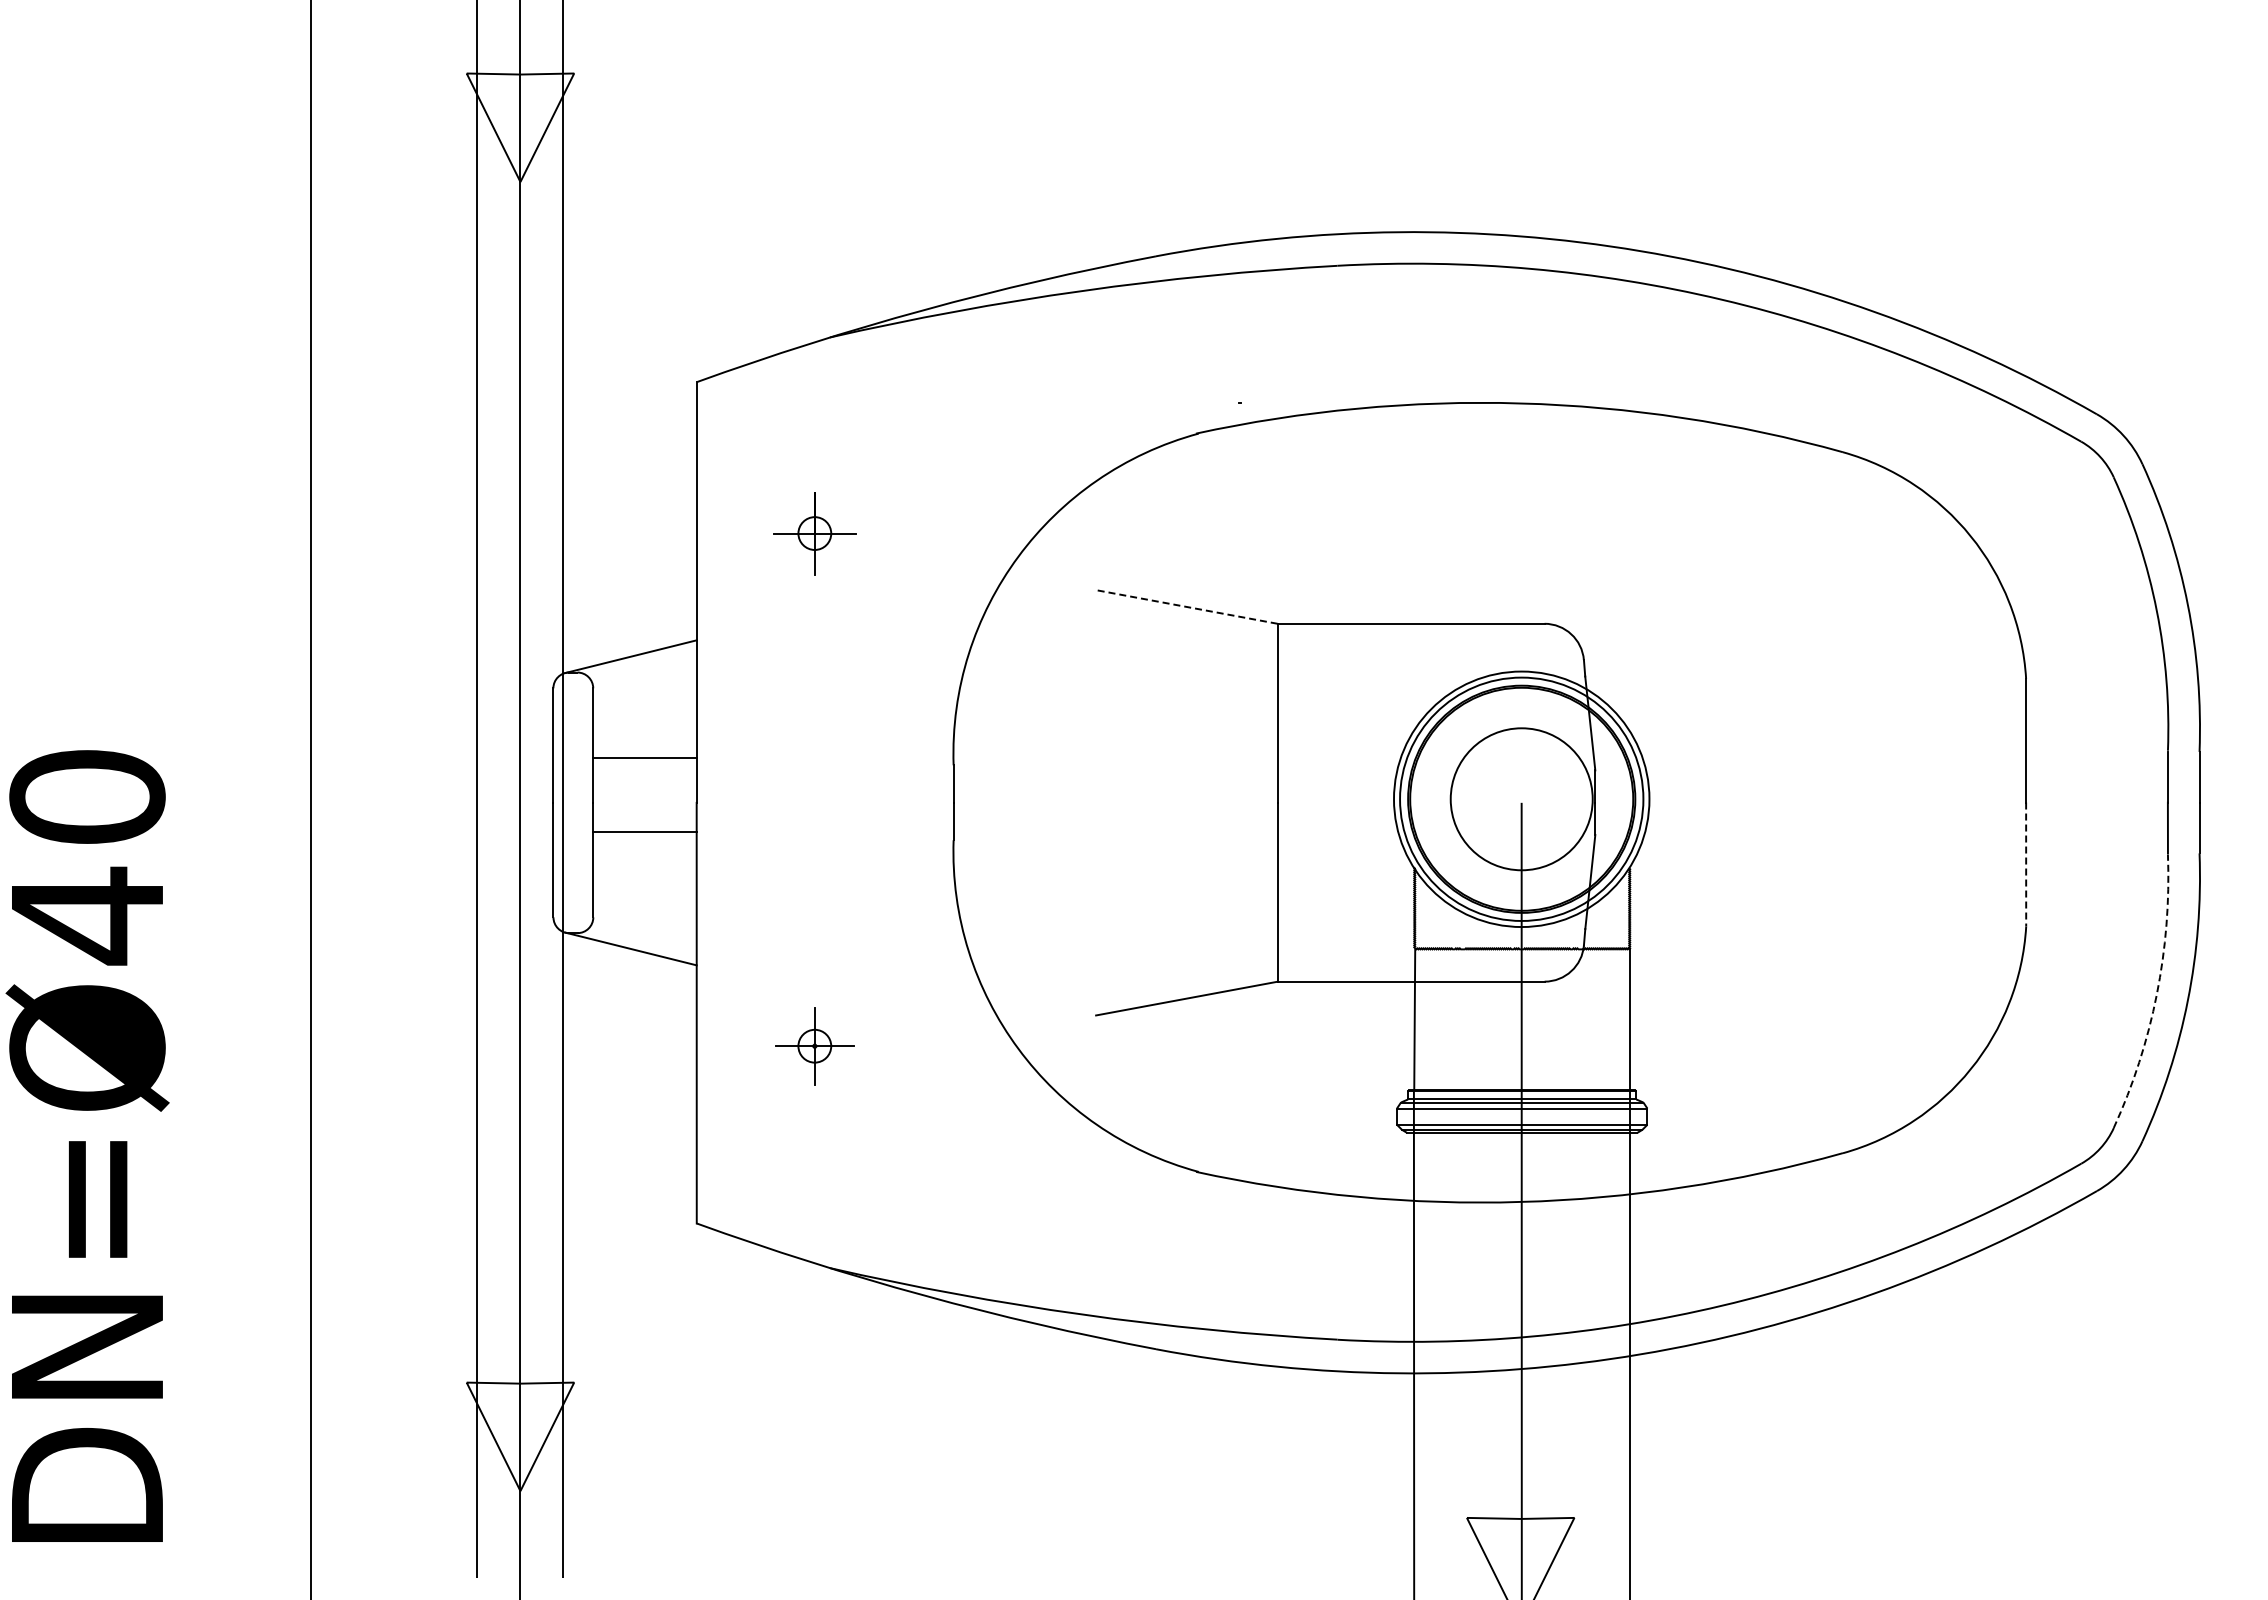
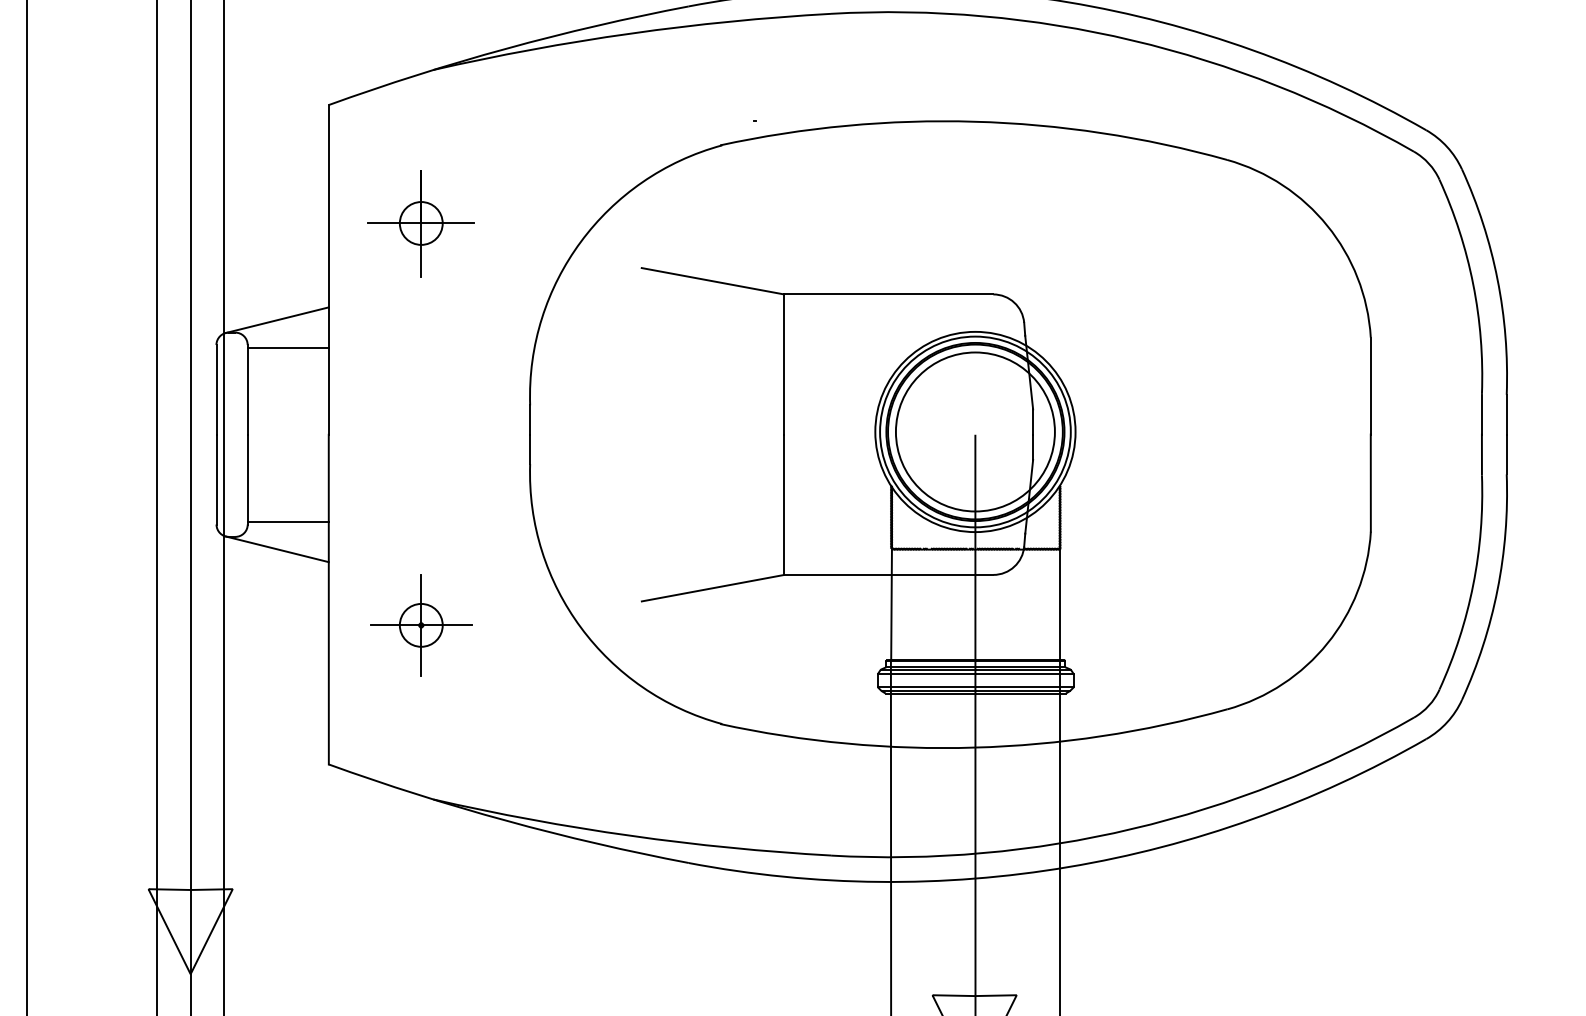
part: (814, 533) -> (421, 223), size x1.67
line: (1186, 606) -> (712, 280), dashed -> solid
line: (644, 758) -> (287, 348), moved
circle: (1521, 798) -> (975, 431), size x1.43
line: (644, 831) -> (287, 521), moved
line: (2026, 864) -> (1371, 483), dashed -> solid
arc: (2156, 994) -> (1472, 584), dashed -> solid
part: (814, 1046) -> (421, 625), size x1.67

